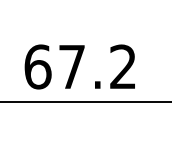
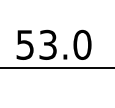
text: (80, 66) -> (53, 44), 67.2 -> 53.0

